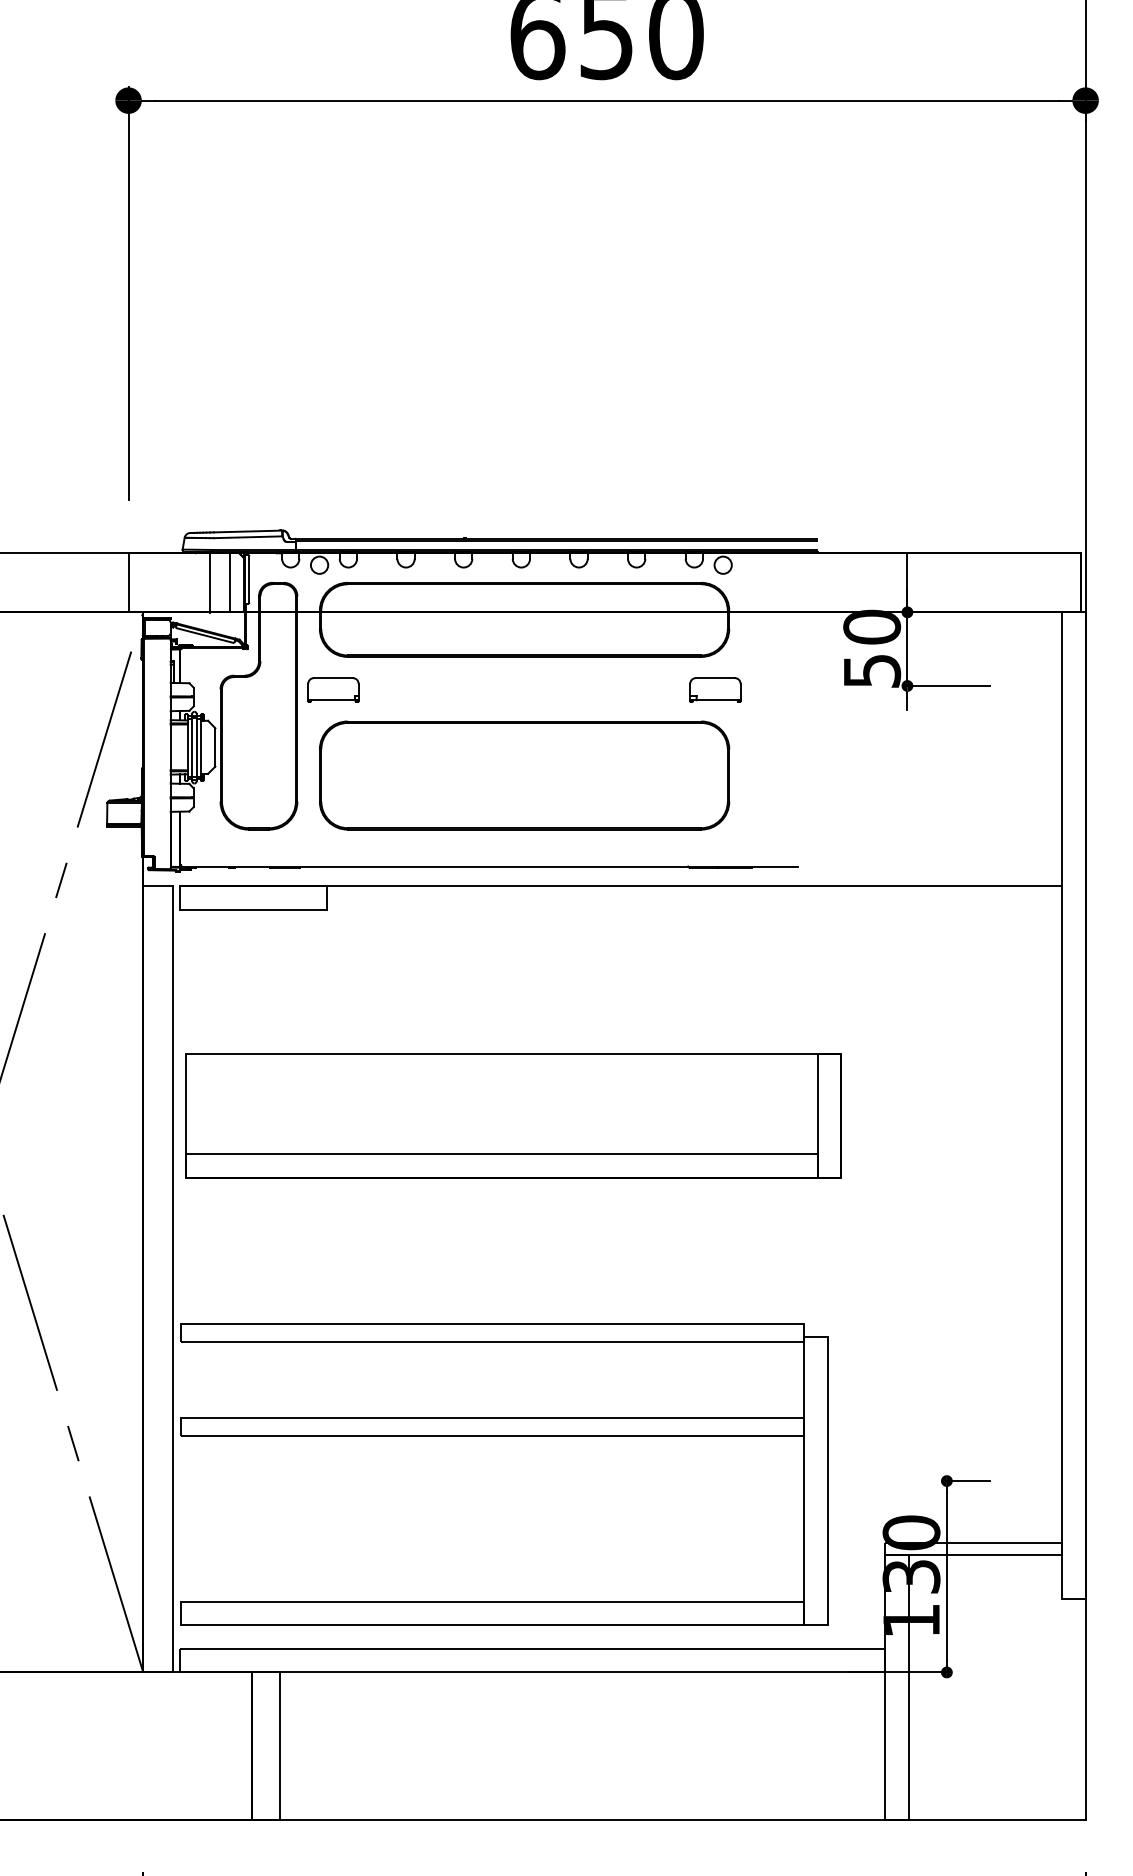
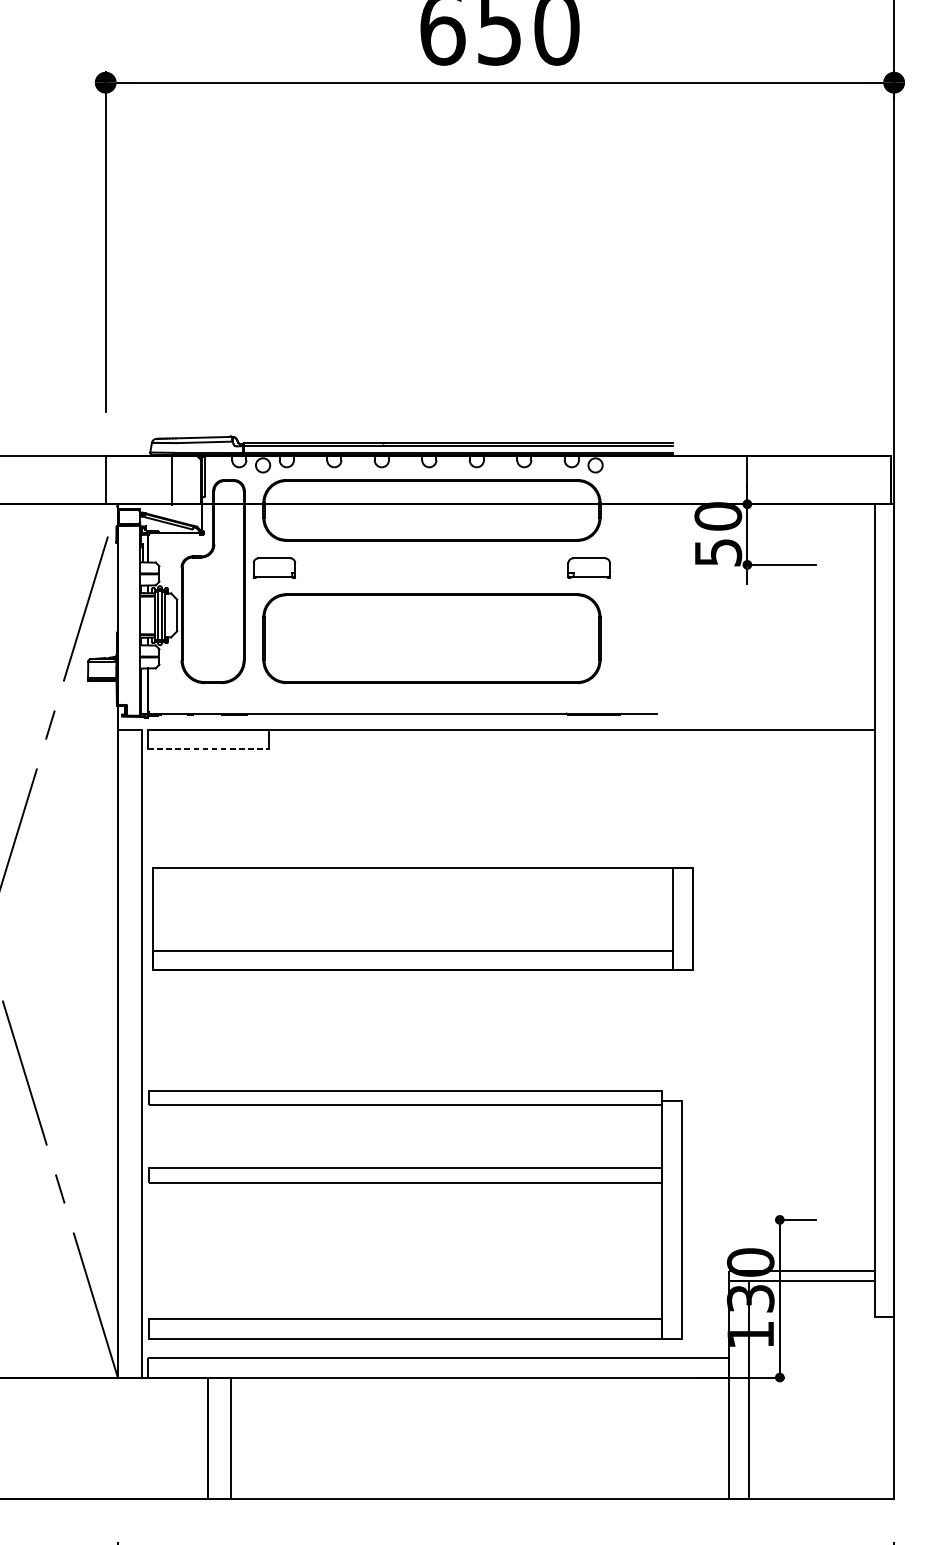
line: (230, 582) -> (189, 479), removed
line: (253, 909) -> (208, 749), solid -> dashed

